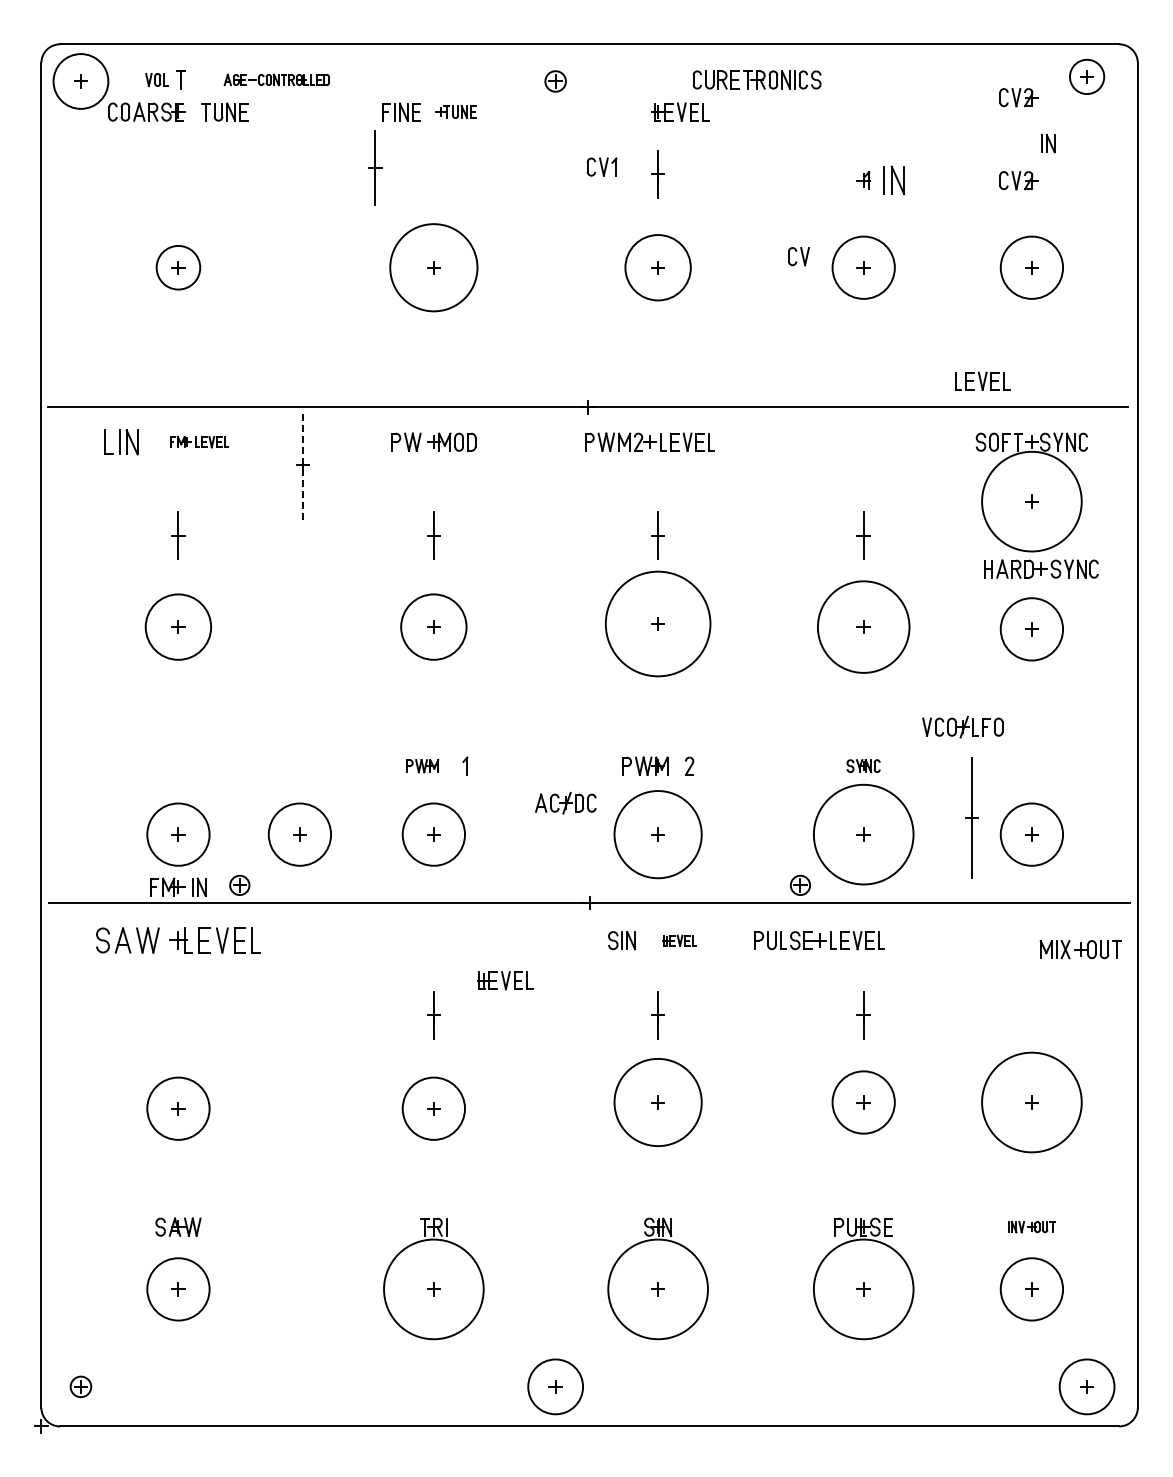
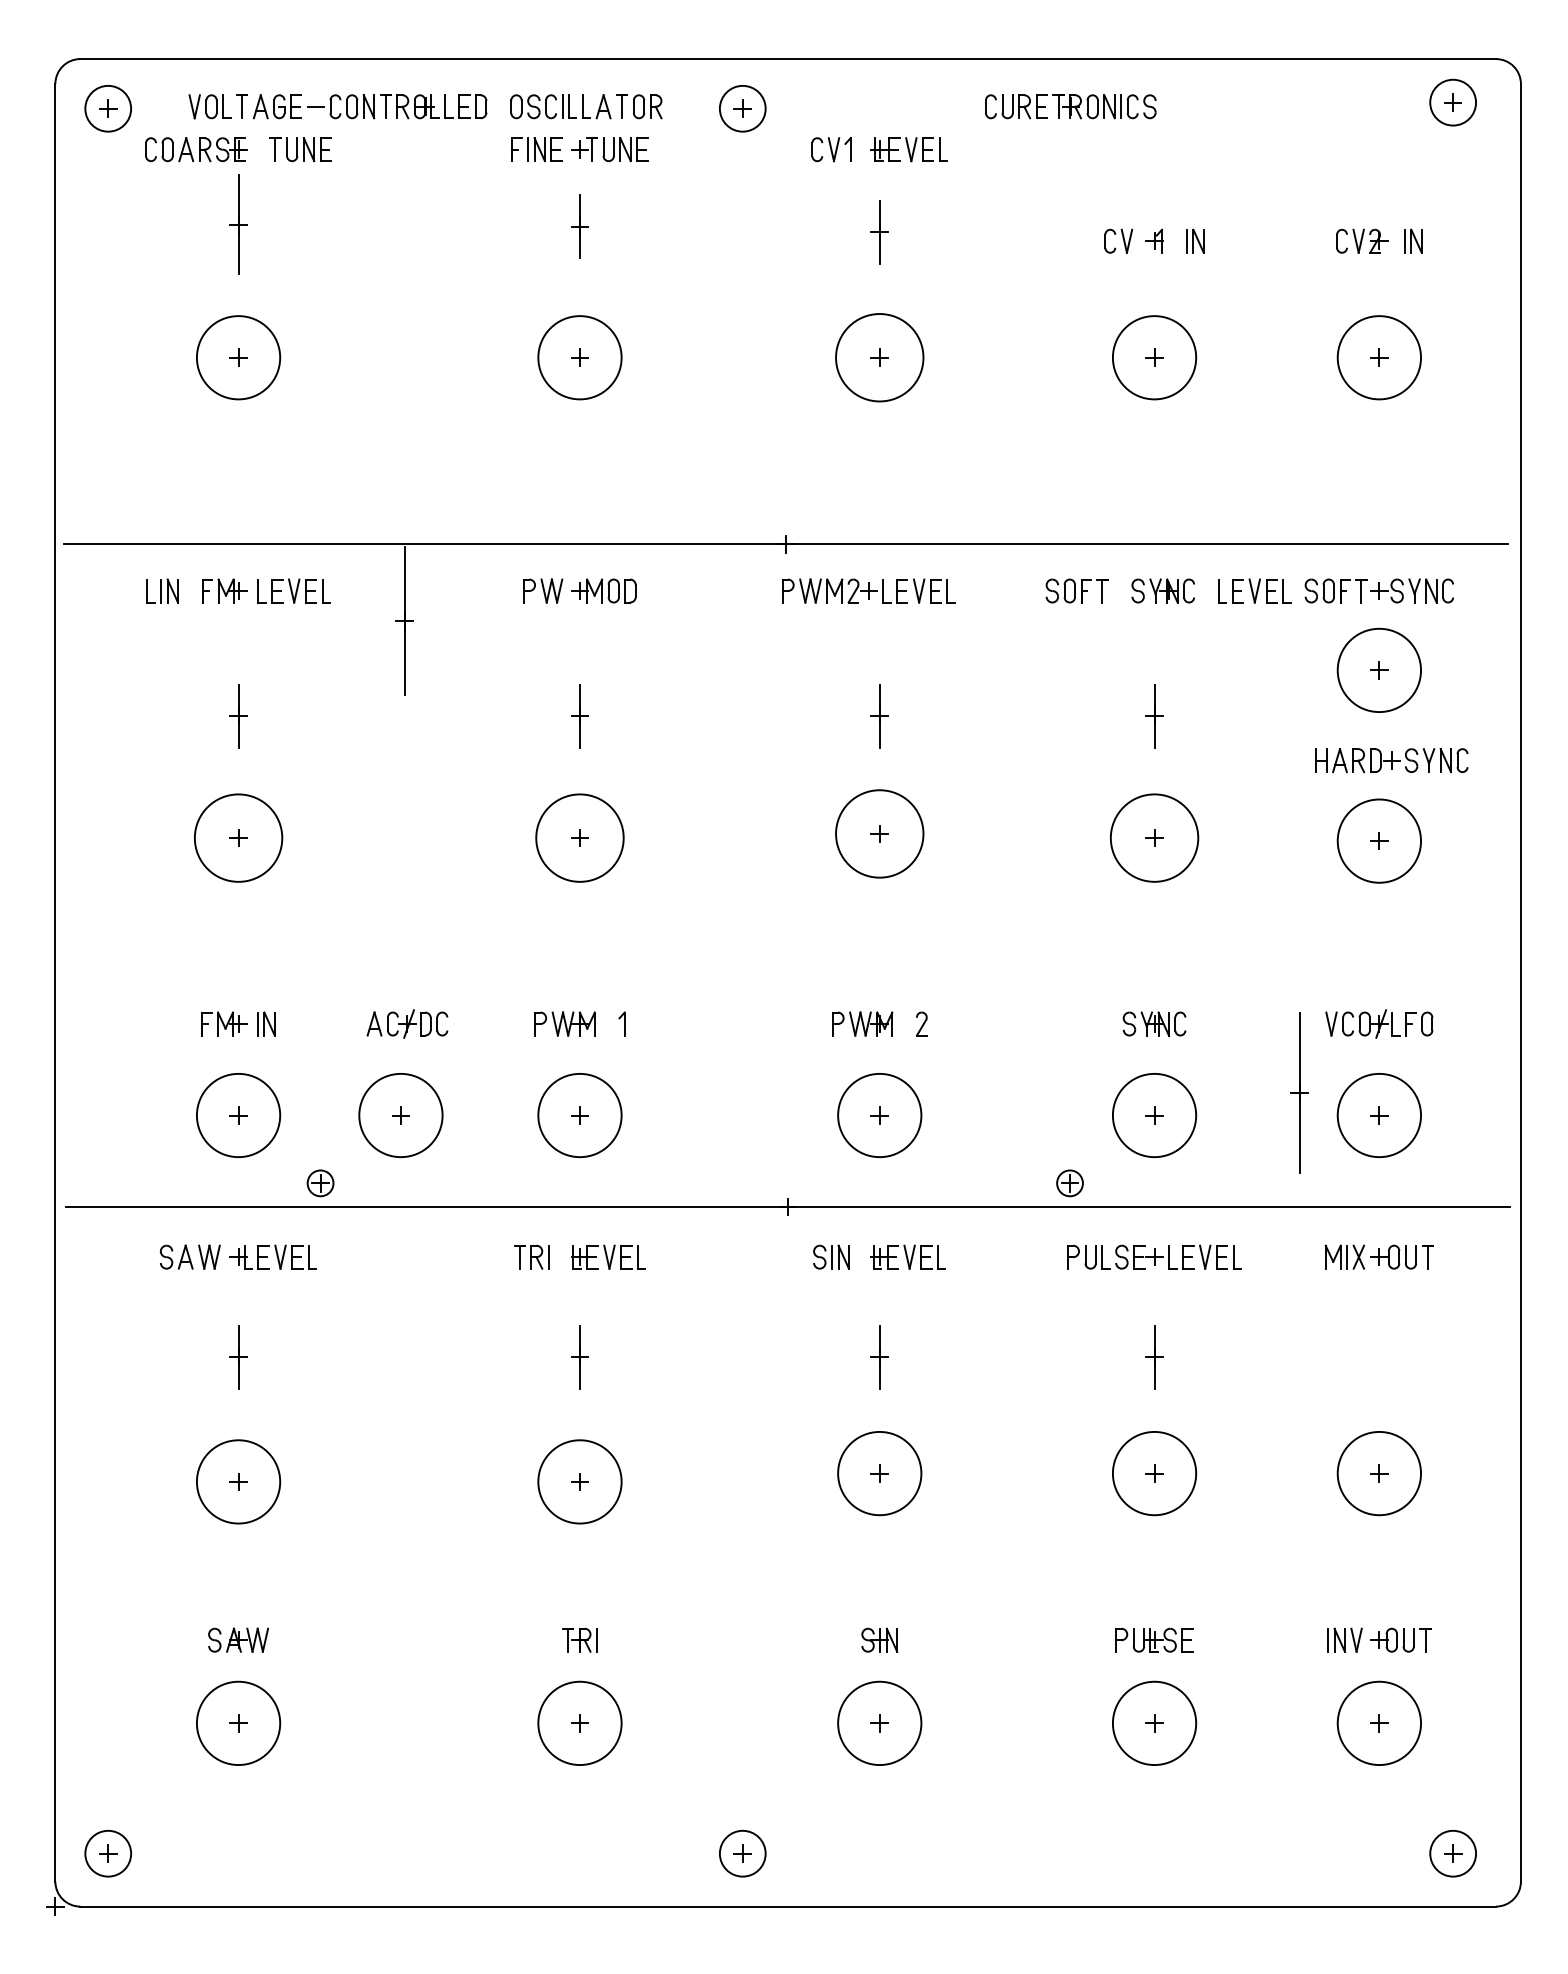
part: (156, 79) -> (209, 106), size x1.43
part: (276, 79) -> (369, 106), size x1.67
part: (438, 79) -> (586, 106), added
part: (756, 79) -> (1070, 106), moved
circle: (80, 81) -> (107, 108), size x0.62
circle: (555, 81) -> (742, 108), size x1.67
part: (1018, 97) -> (1361, 130), removed
part: (455, 111) -> (608, 148), size x1.43
part: (1048, 143) -> (1413, 241), moved
part: (601, 166) -> (830, 148), moved
part: (375, 167) -> (238, 223), moved
part: (433, 169) -> (579, 226), added
part: (894, 180) -> (1195, 241), size x0.62
part: (798, 256) -> (1118, 241), moved
circle: (178, 267) -> (238, 357), size x1.43
circle: (433, 267) -> (579, 357), size x0.71
part: (982, 380) -> (1254, 590), moved
part: (121, 441) -> (162, 590), size x0.71
part: (199, 441) -> (266, 590), size x1.67
part: (805, 441) -> (1076, 590), added
part: (870, 441) -> (1163, 590), added
line: (302, 464) -> (404, 620), dashed -> solid
circle: (1031, 501) -> (1378, 670), size x0.62
circle: (657, 623) -> (878, 833), size x0.62
circle: (863, 626) -> (1154, 837), size x0.71
part: (962, 726) -> (1378, 1023), moved
part: (422, 765) -> (564, 1023), size x1.43
part: (863, 765) -> (1154, 1023), size x1.43
part: (565, 802) -> (407, 1023), moved
circle: (657, 834) -> (878, 1115), size x0.71
circle: (863, 834) -> (1154, 1115), size x0.62
part: (178, 886) -> (238, 1023), moved
part: (178, 940) -> (238, 1257), size x0.71
part: (397, 940) -> (531, 1257), added
part: (679, 940) -> (908, 1257), size x1.67
part: (819, 940) -> (1154, 1257), moved
part: (1080, 949) -> (1378, 1257), moved
part: (505, 980) -> (608, 1257), moved
part: (178, 1015) -> (238, 1357), added
circle: (657, 1102) -> (878, 1473), size x0.71
circle: (1031, 1102) -> (1378, 1473), size x0.62
part: (1031, 1226) -> (1378, 1639), size x1.67
circle: (433, 1289) -> (579, 1723), size x0.62
circle: (657, 1289) -> (878, 1723), size x0.62
circle: (863, 1289) -> (1154, 1723), size x0.62
circle: (80, 1386) -> (107, 1853), size x1.67
circle: (555, 1386) -> (742, 1853), size x0.62
circle: (1086, 1386) -> (1452, 1853), size x0.62

